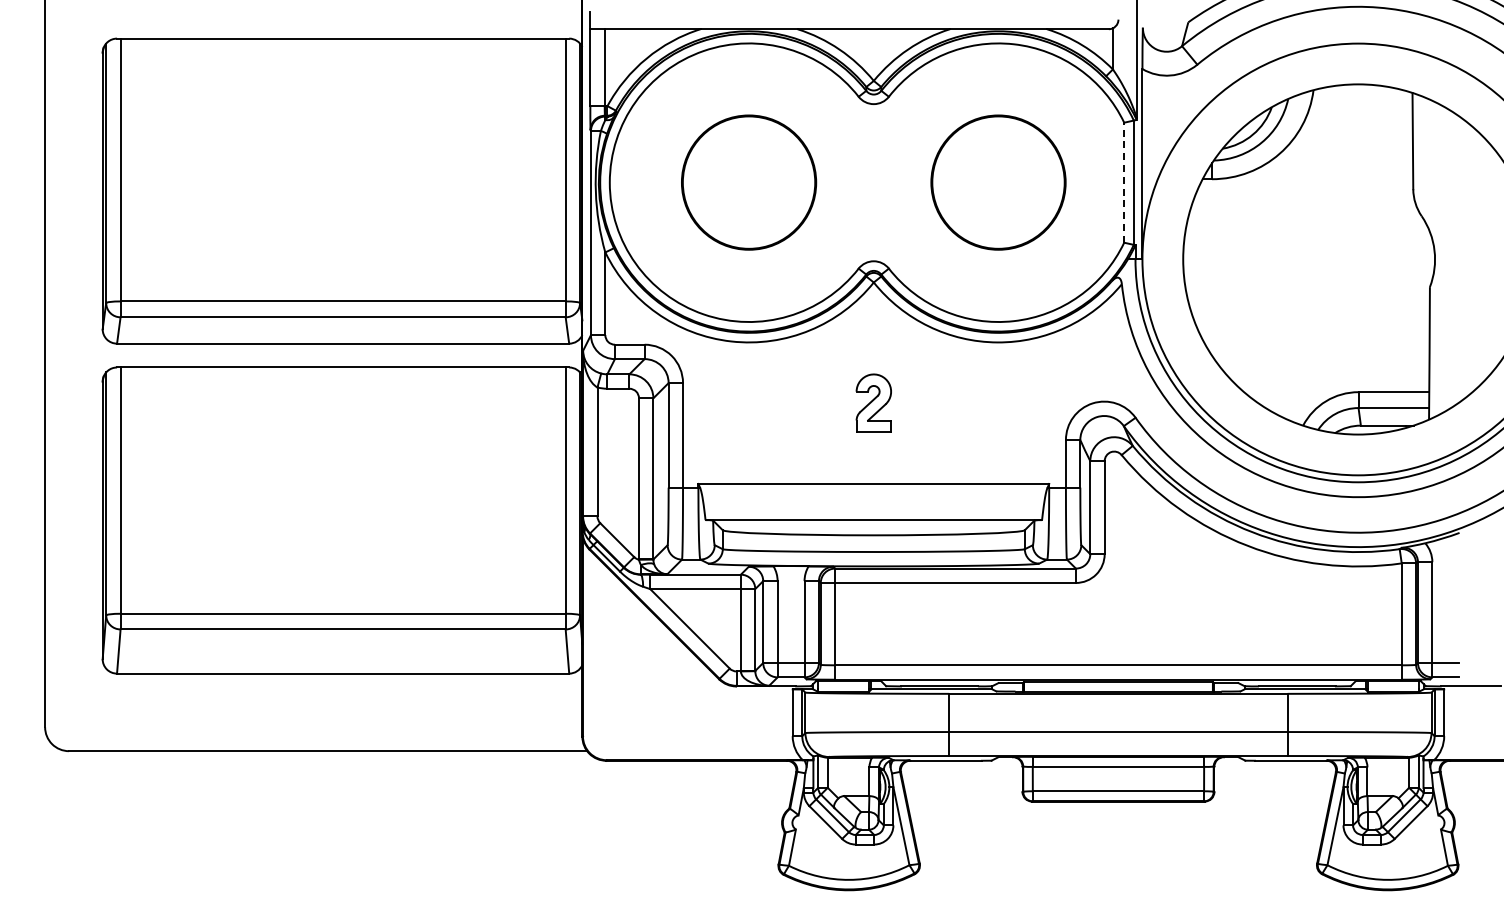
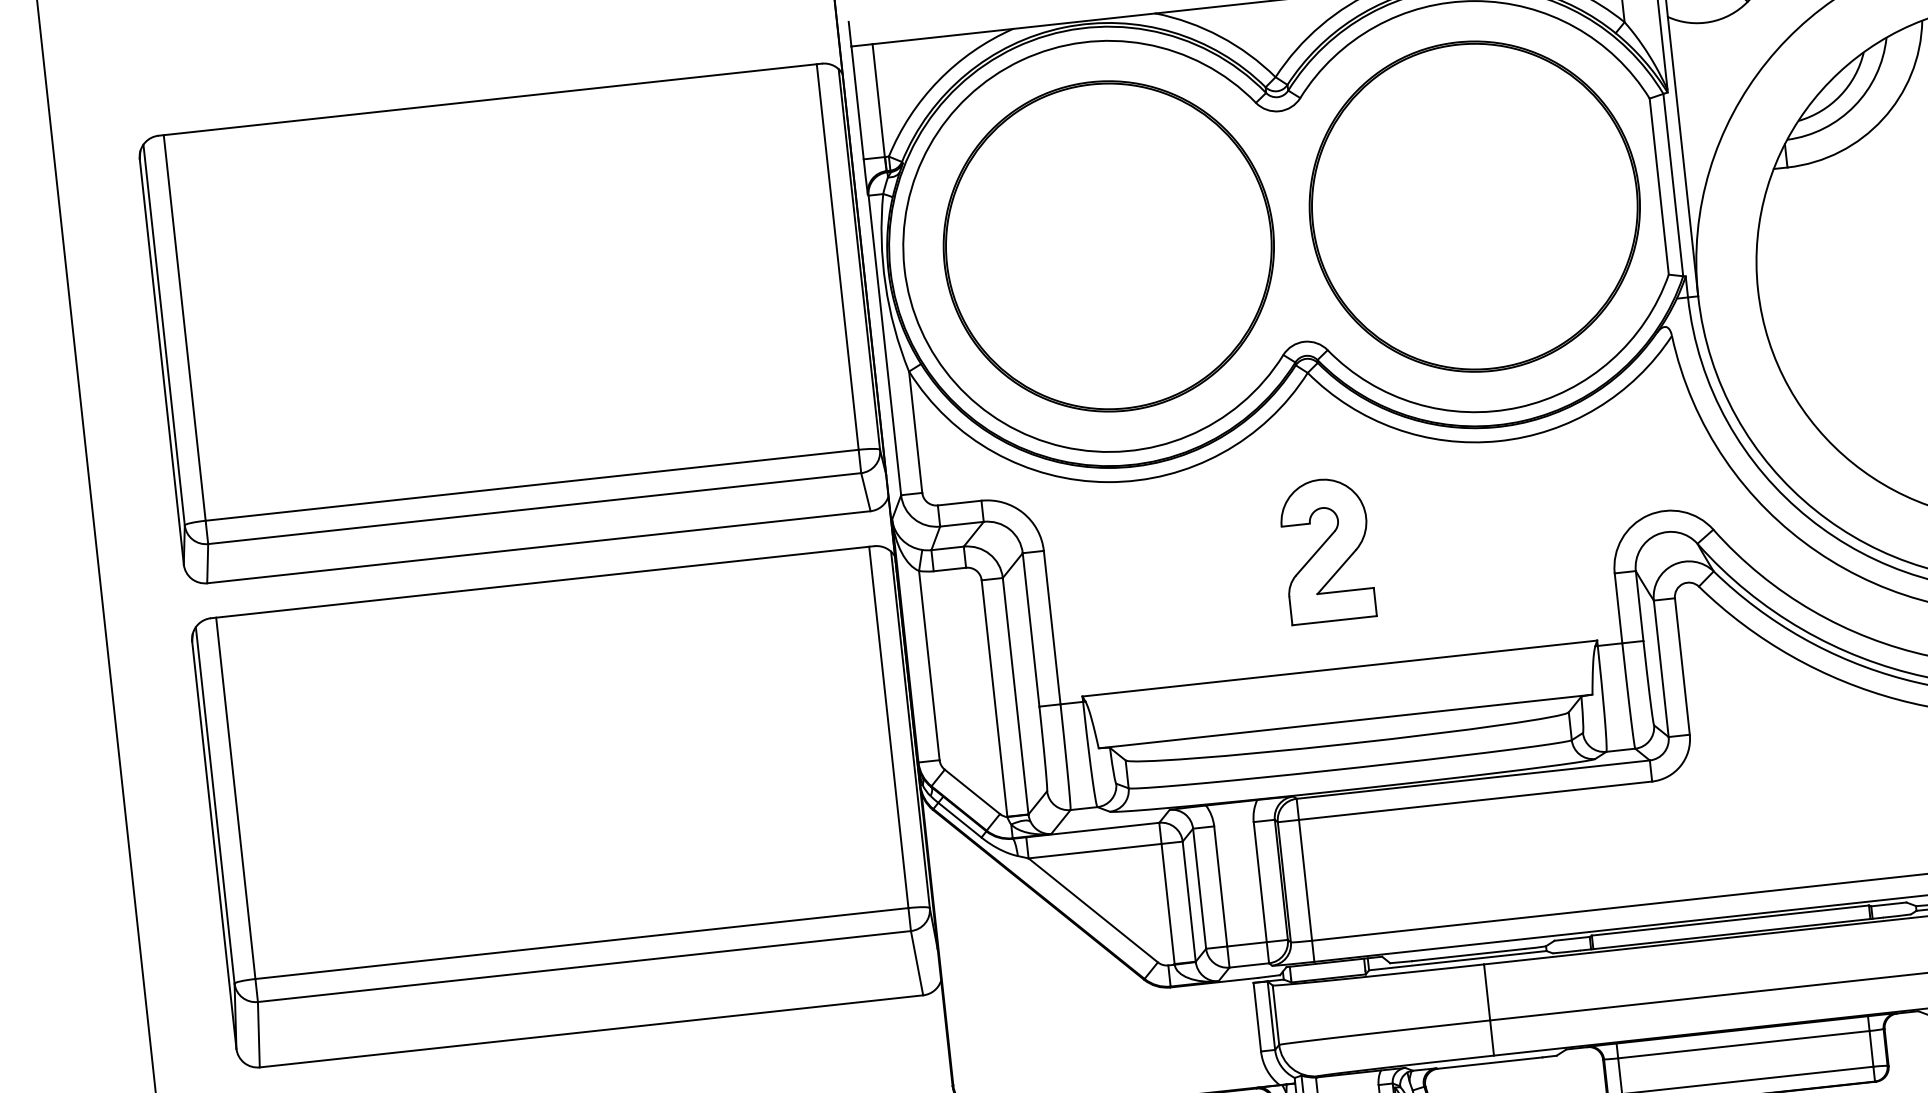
part: (748, 182) -> (1107, 246), size x1.67
part: (998, 182) -> (1474, 206), size x1.67
line: (1124, 182) -> (1659, 186), dashed -> solid
part: (873, 402) -> (1326, 549), size x1.67

